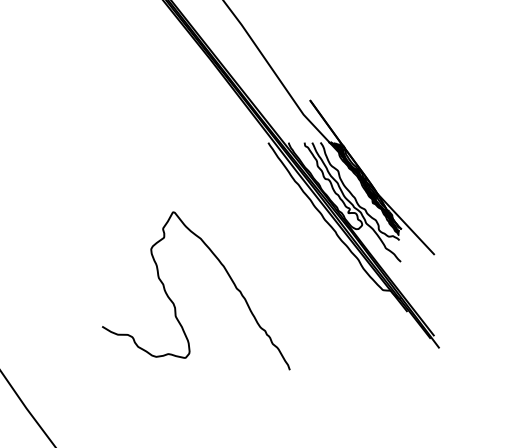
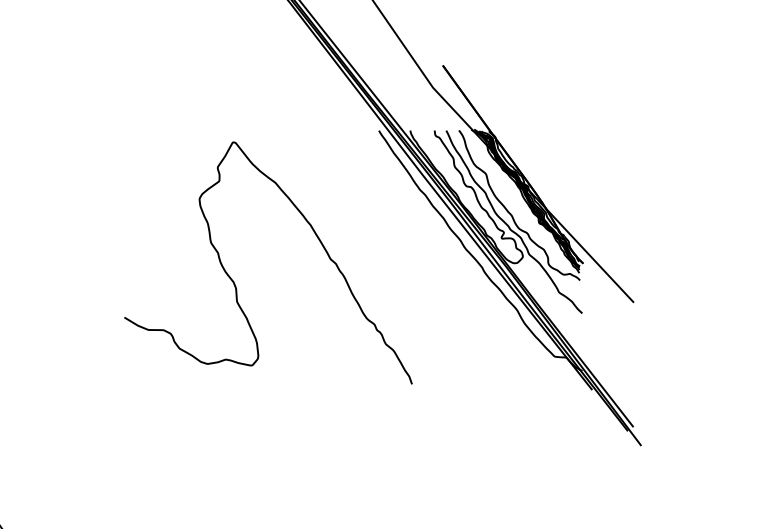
curve: (174, 303) -> (235, 282), moved

